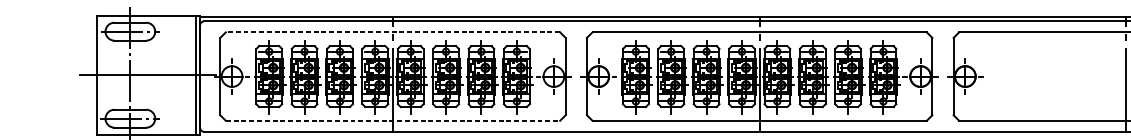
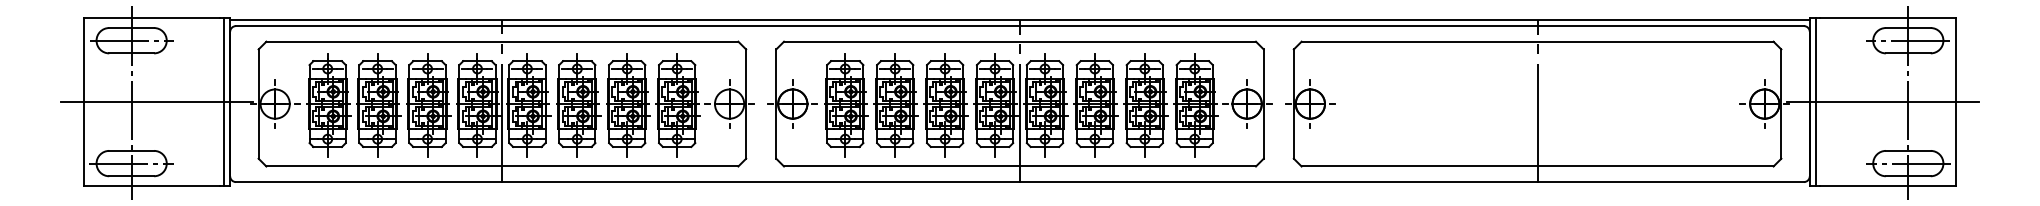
line: (393, 32) -> (502, 41), dashed -> solid
line: (393, 120) -> (502, 166), dashed -> solid

